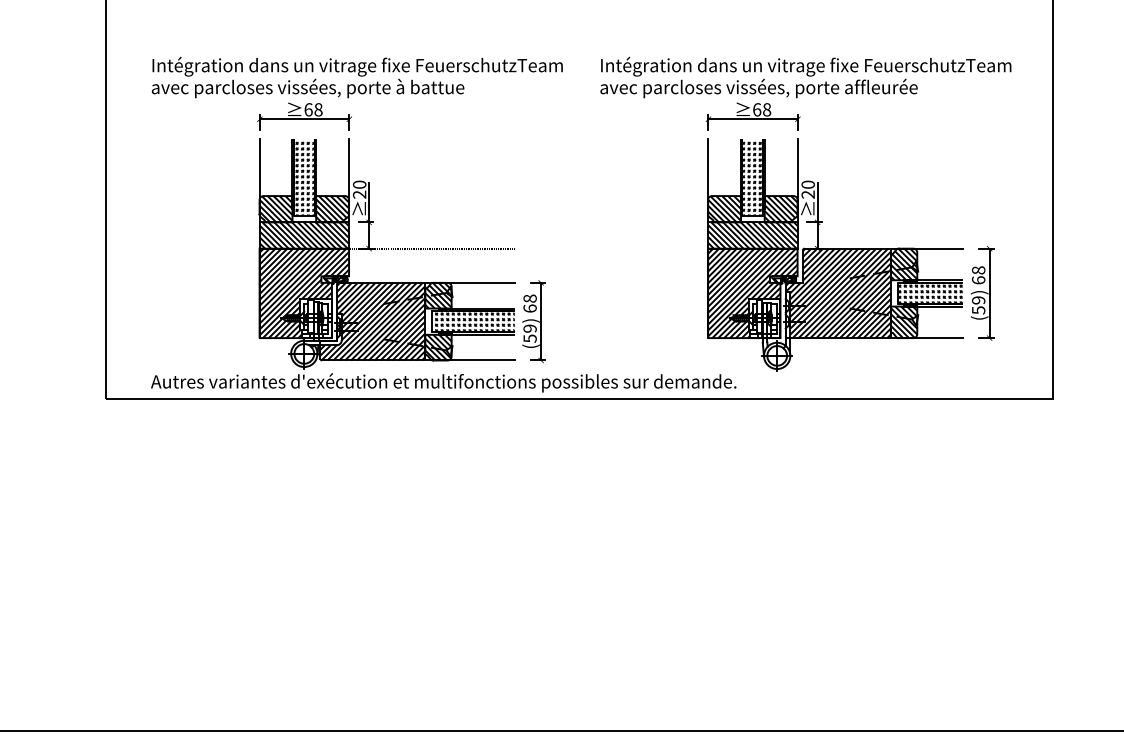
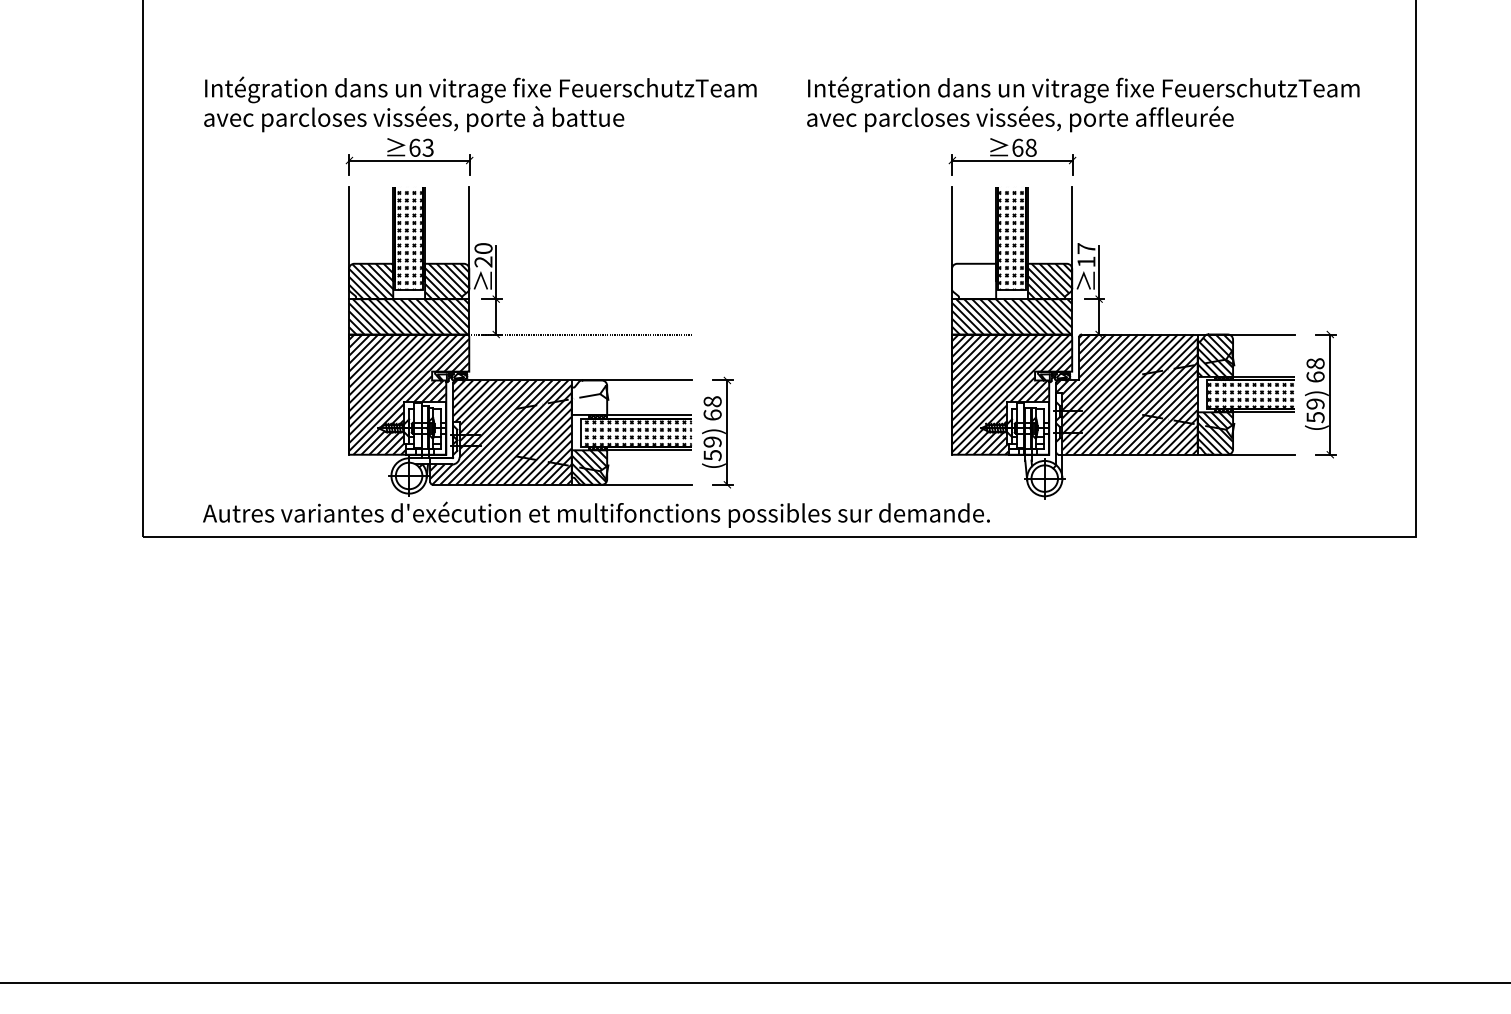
text: (318, 109) -> (428, 147), 68 -> 63
text: (807, 189) -> (1085, 254), 20 -> 17
hatch: (724, 209) -> (973, 281), removed
hatch: (438, 295) -> (589, 397), removed

